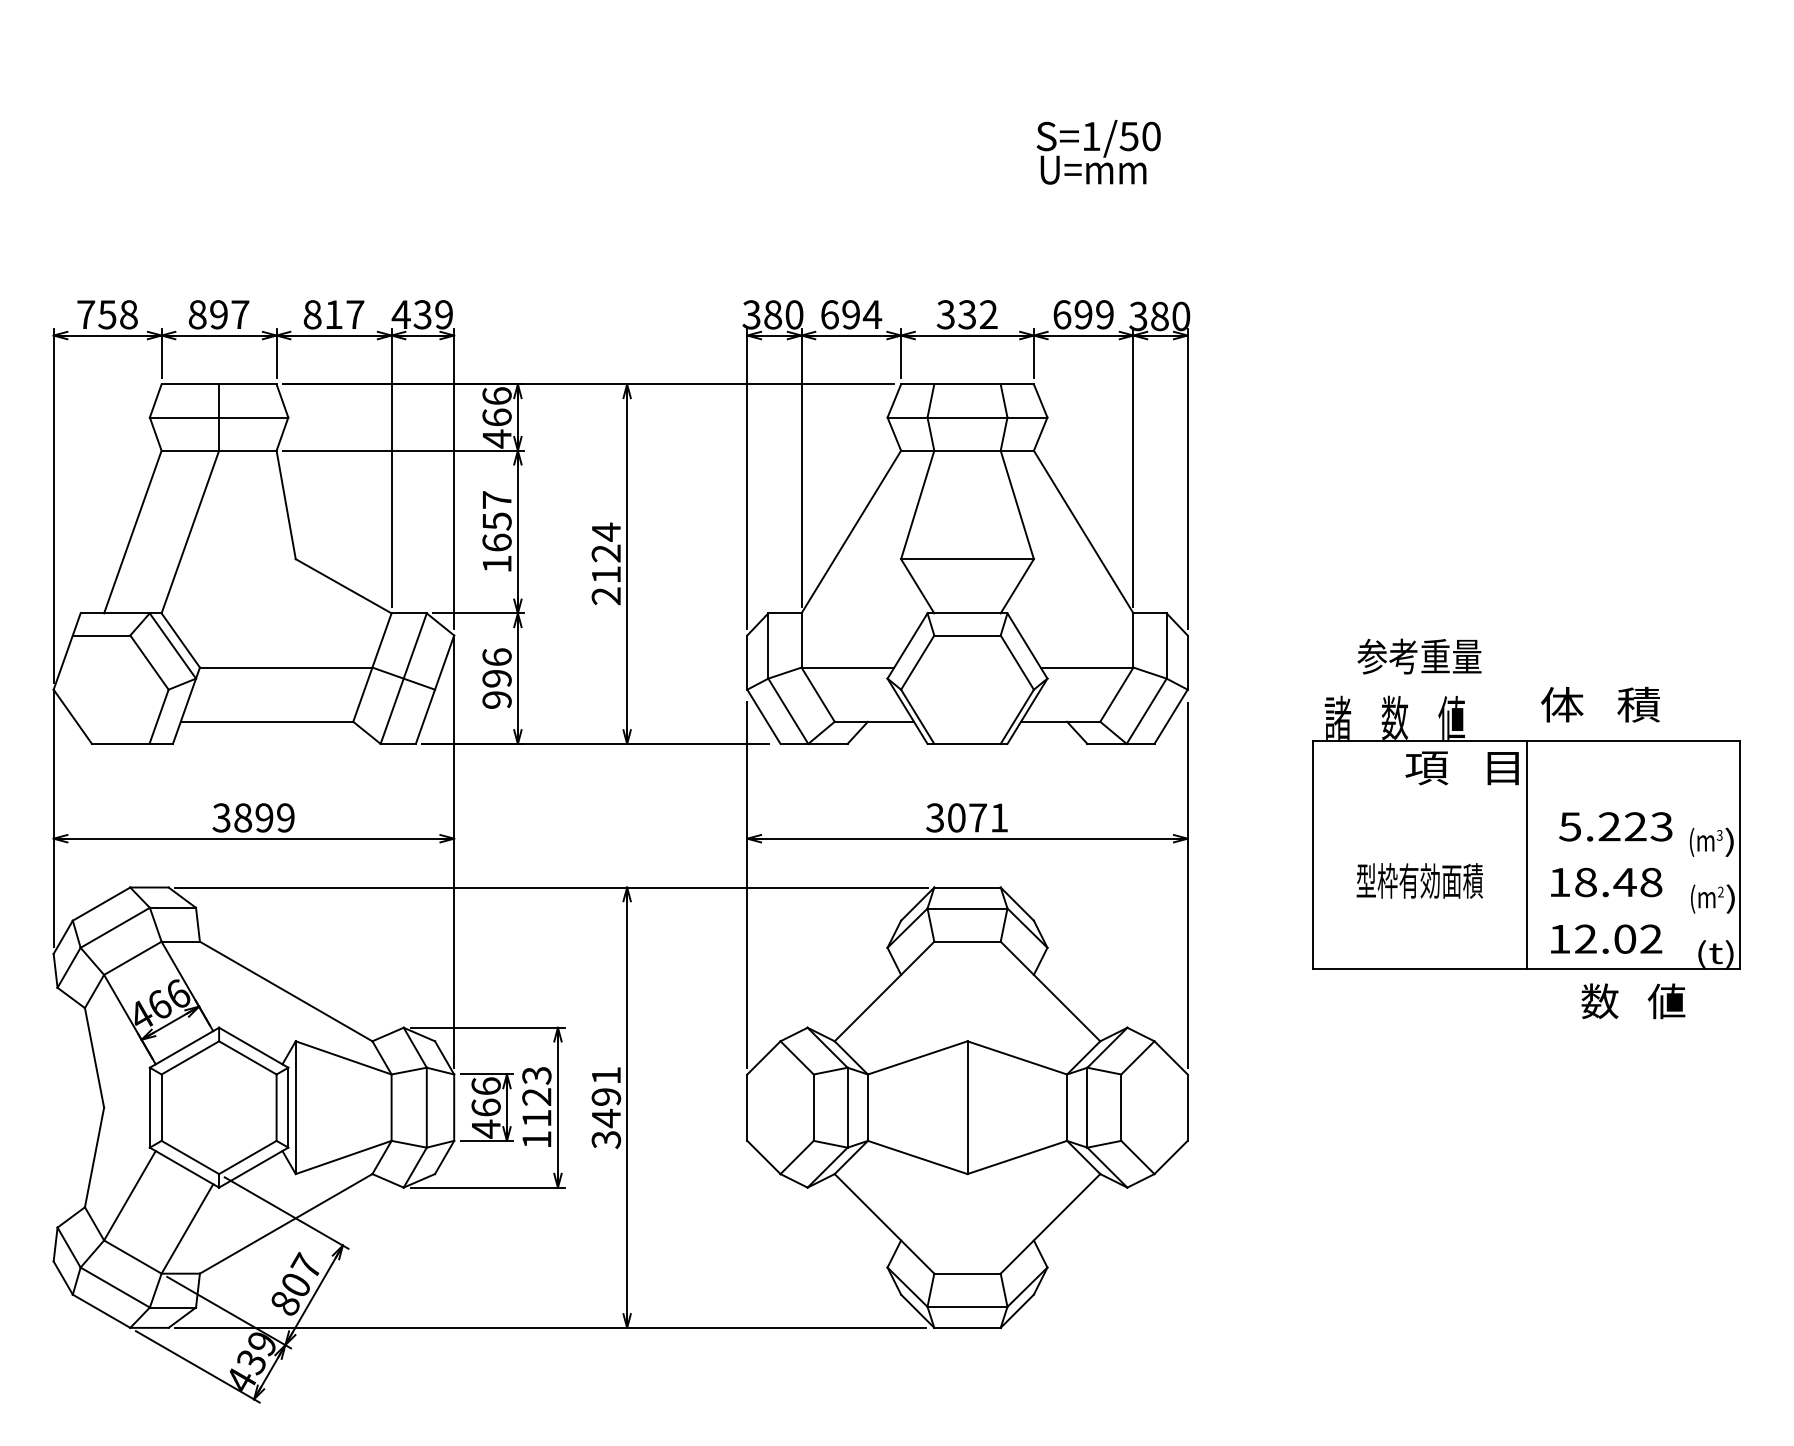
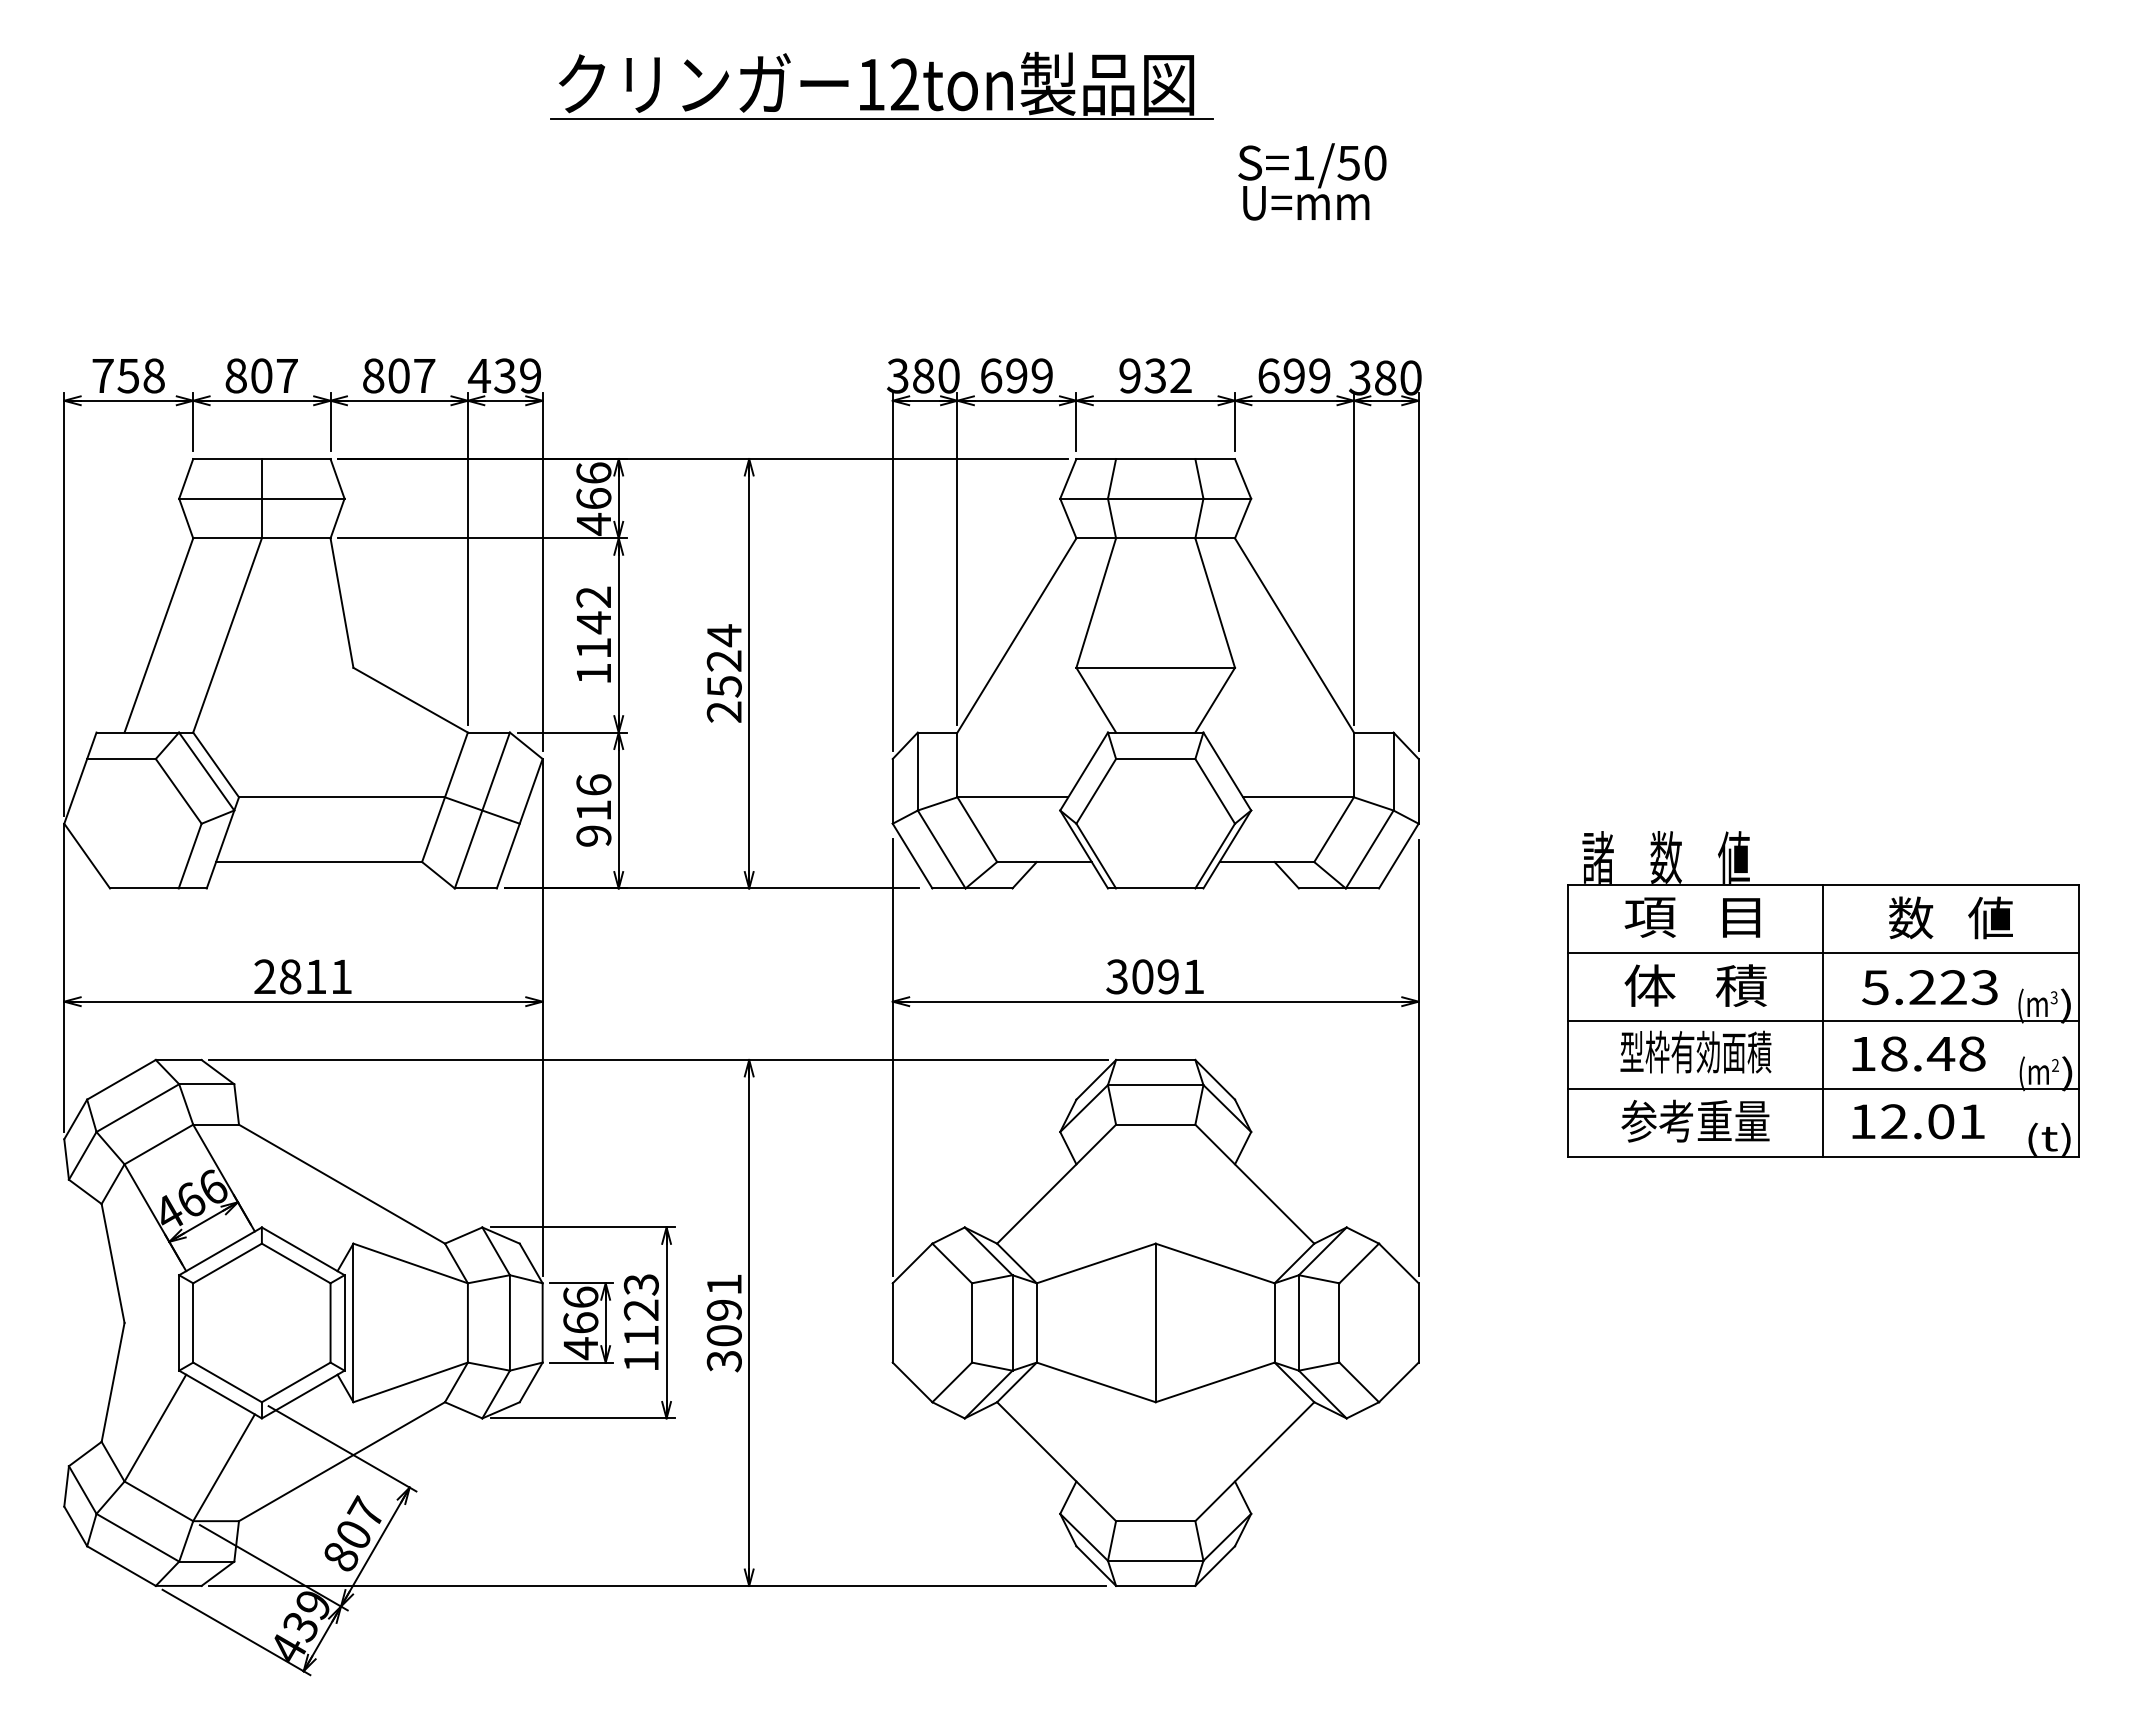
part: (737, 71) -> (881, 85), added
text: (218, 314) -> (261, 375), 897 -> 807
text: (333, 314) -> (398, 375), 817 -> 807
text: (871, 314) -> (1041, 375), 694 -> 699
text: (945, 314) -> (1129, 375), 332 -> 932
text: (496, 521) -> (593, 622), 1657 -> 1142
text: (606, 574) -> (724, 686), 2124 -> 2524
text: (1419, 656) -> (1695, 1120), moved
text: (496, 678) -> (593, 810), 996 -> 916
text: (1600, 704) -> (1695, 985), moved
text: (1462, 768) -> (1692, 917), moved
line: (1526, 797) -> (1823, 952), added
text: (253, 817) -> (302, 976), 3899 -> 2811
text: (977, 817) -> (1167, 976), 3071 -> 3091
line: (1526, 855) -> (1823, 1021), added
line: (1526, 912) -> (1823, 1089), added
text: (1651, 939) -> (1972, 1121), 12.02 -> 12.01
text: (1632, 1000) -> (1950, 917), moved
text: (605, 1118) -> (723, 1335), 3491 -> 3091

